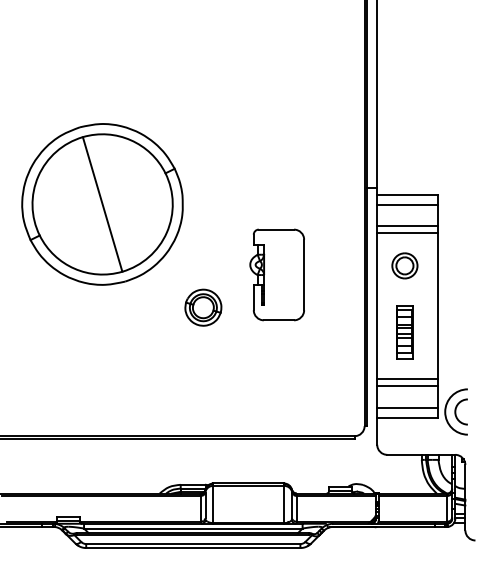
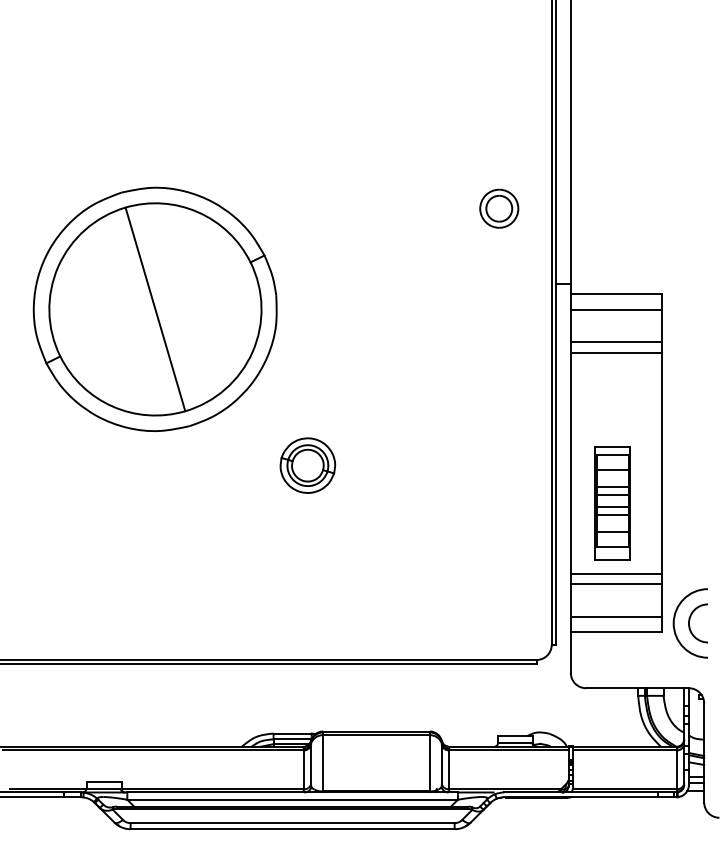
part: (404, 265) -> (498, 208), moved
part: (276, 274) -> (418, 415), removed
part: (404, 332) -> (612, 503), size x1.4

